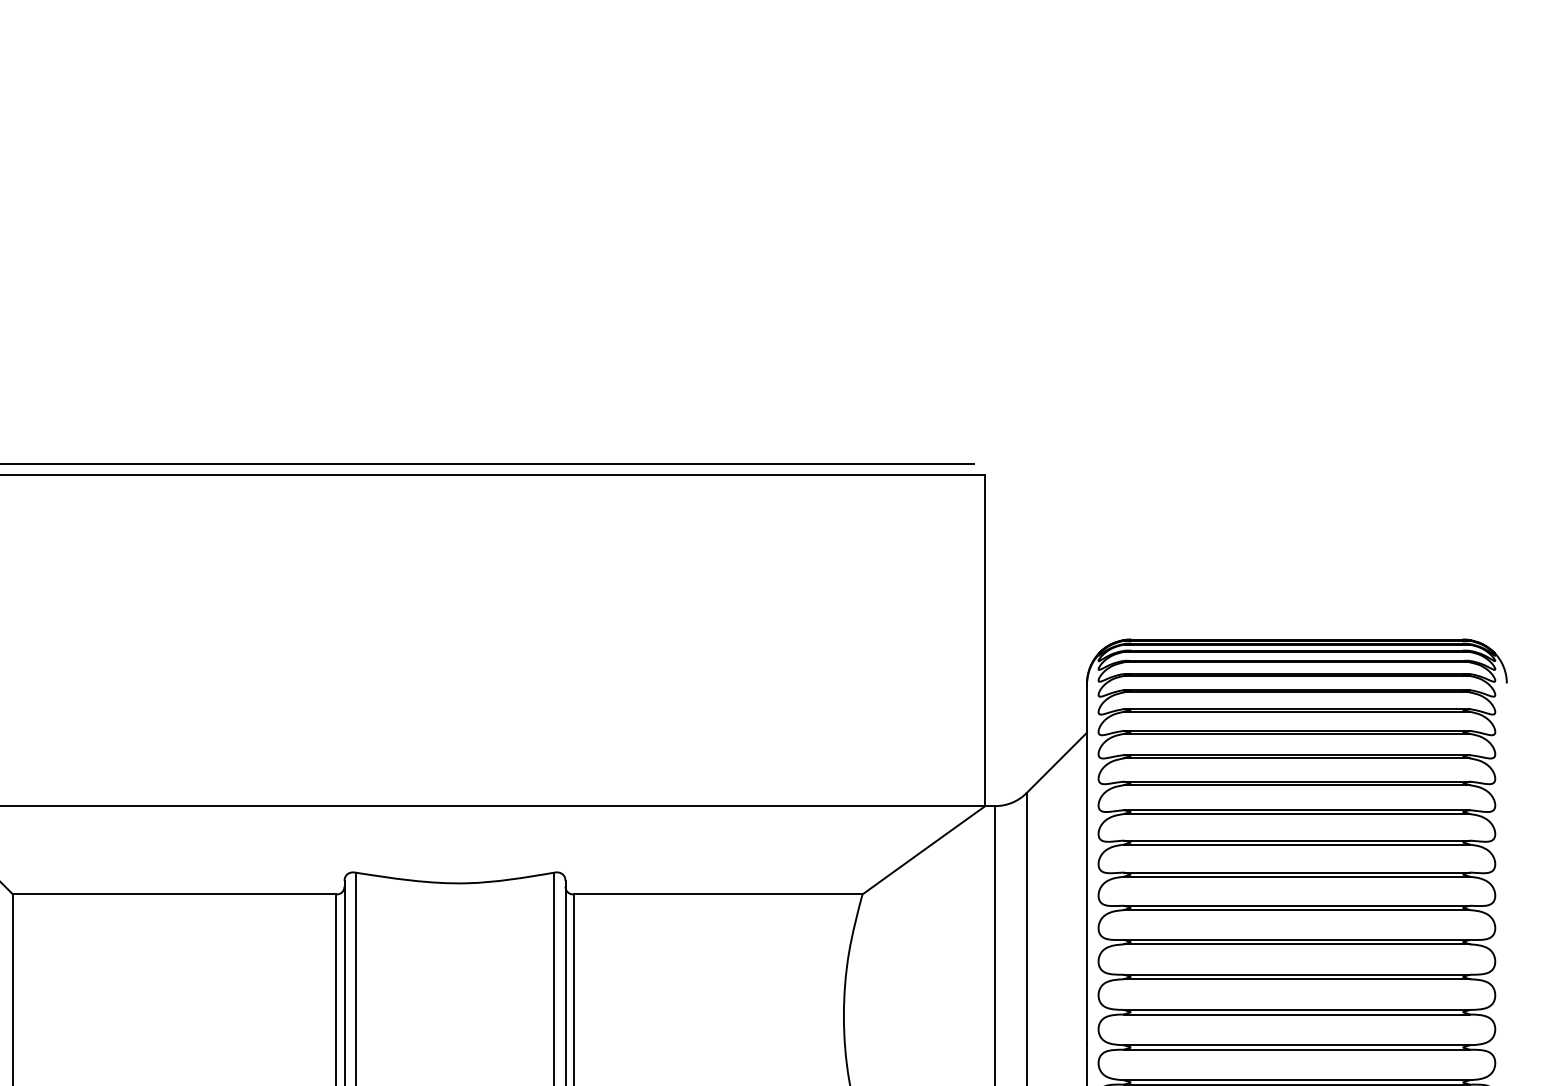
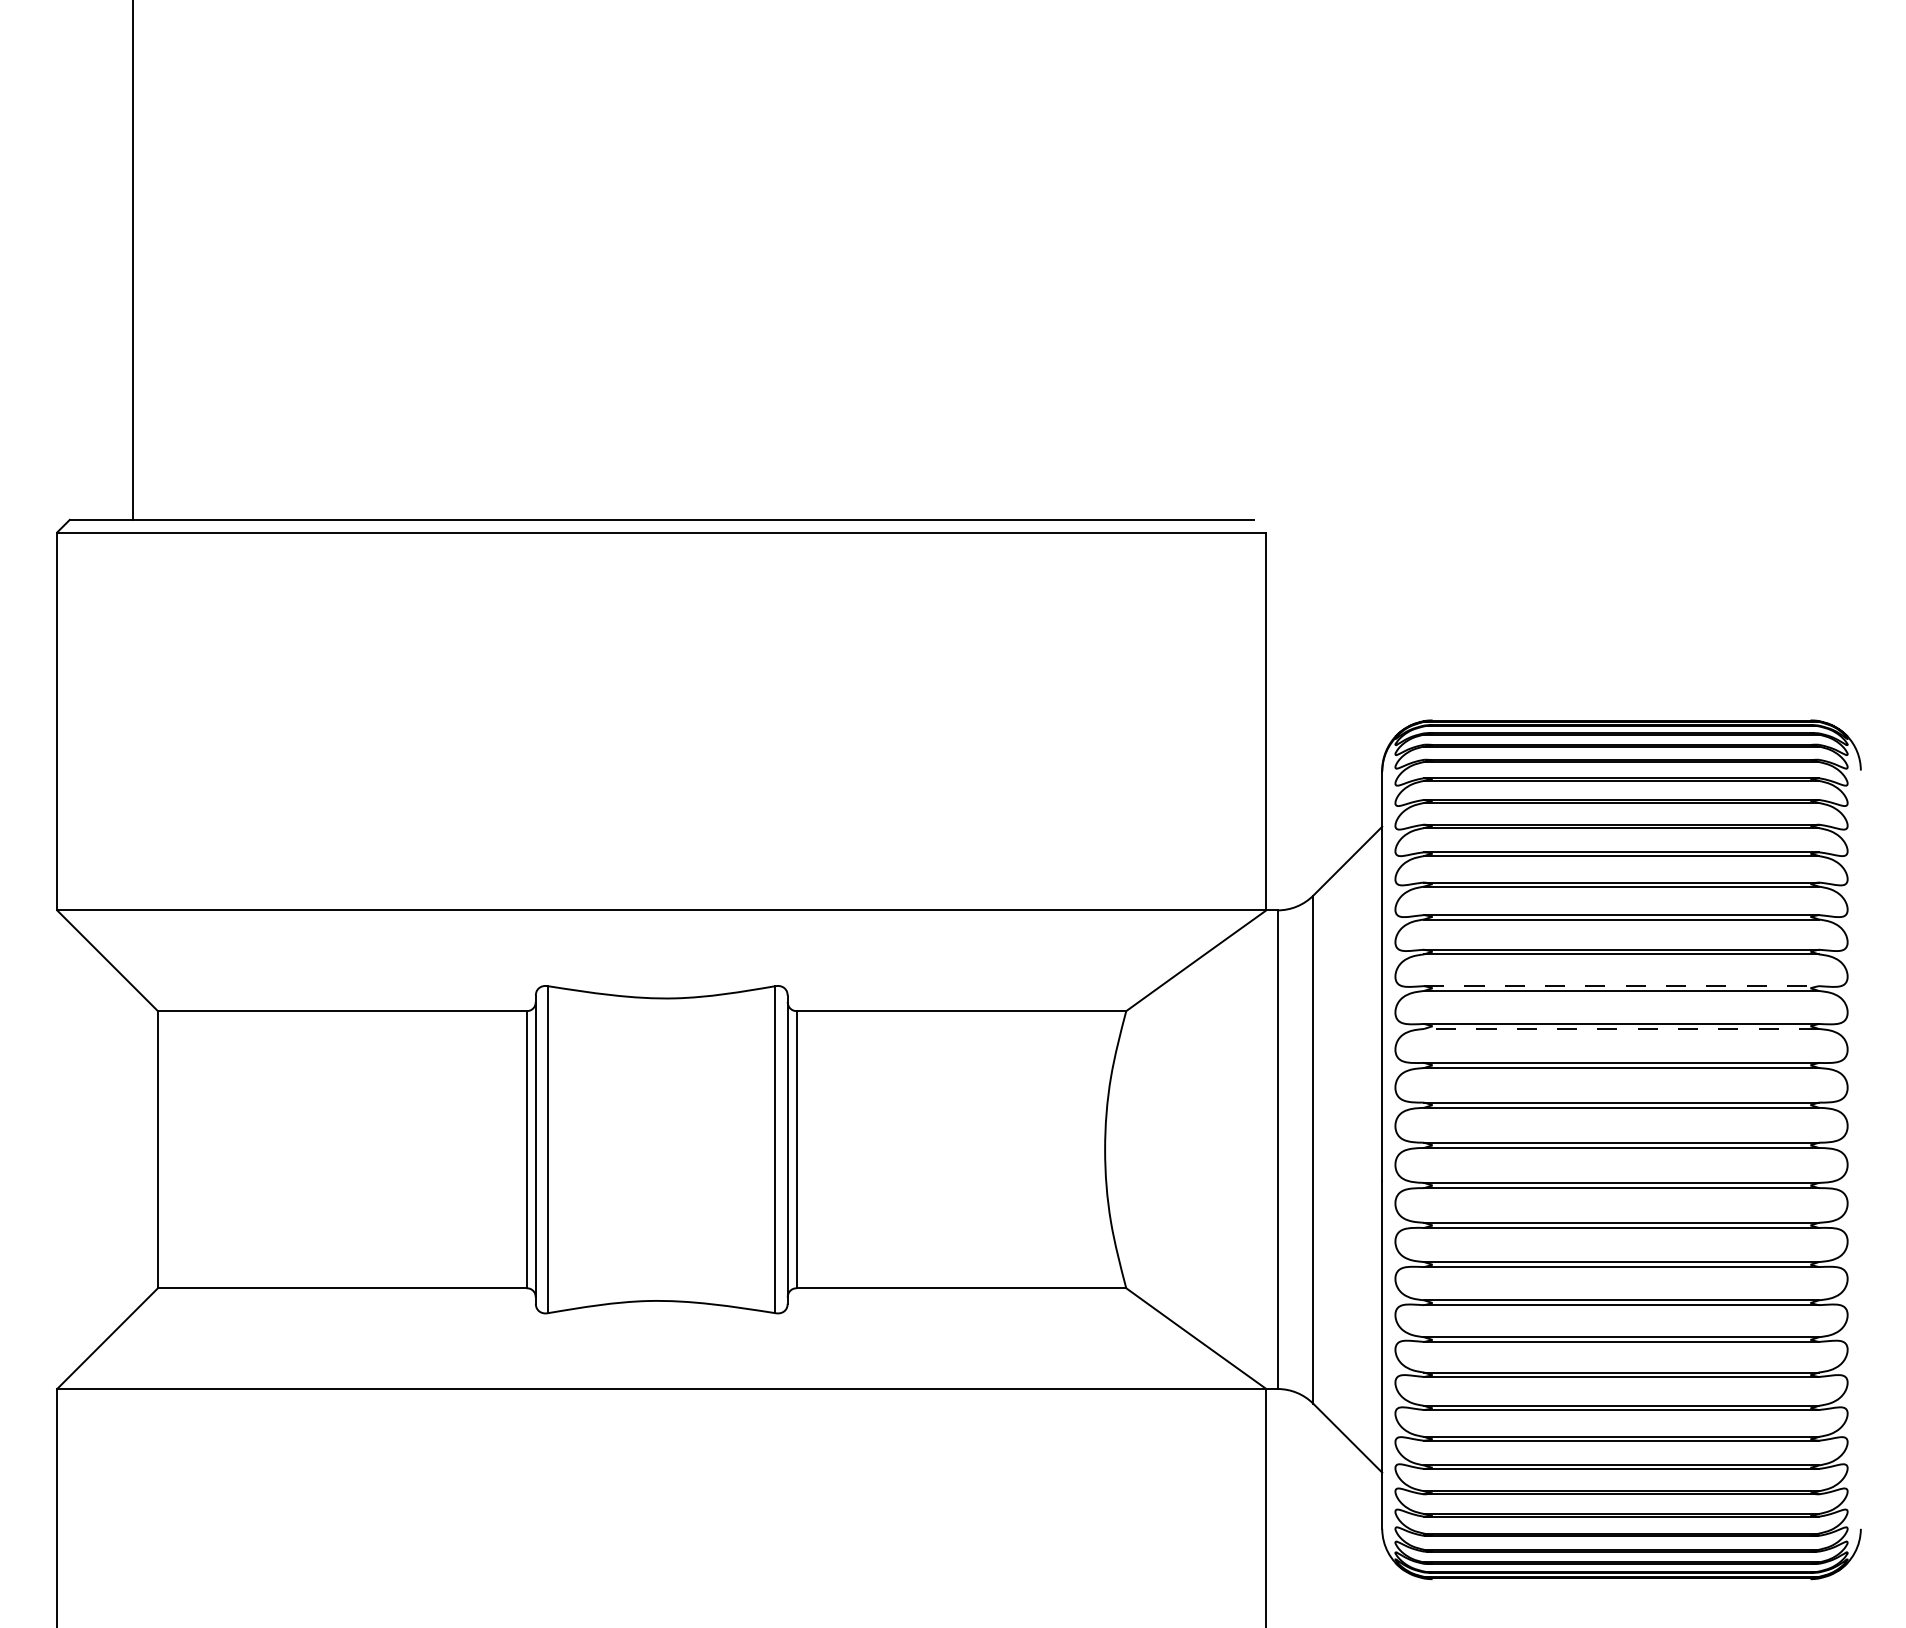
line: (1297, 872) -> (1622, 986), solid -> dashed
line: (1296, 910) -> (1621, 1029), solid -> dashed

